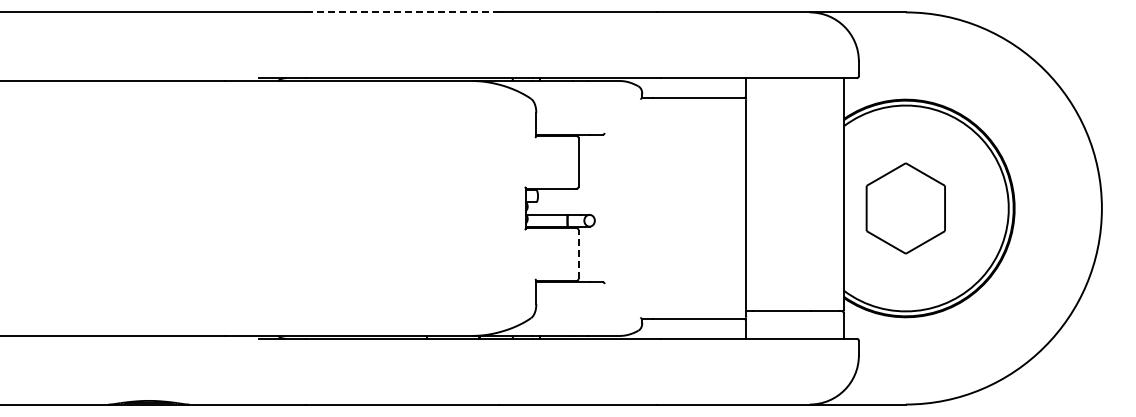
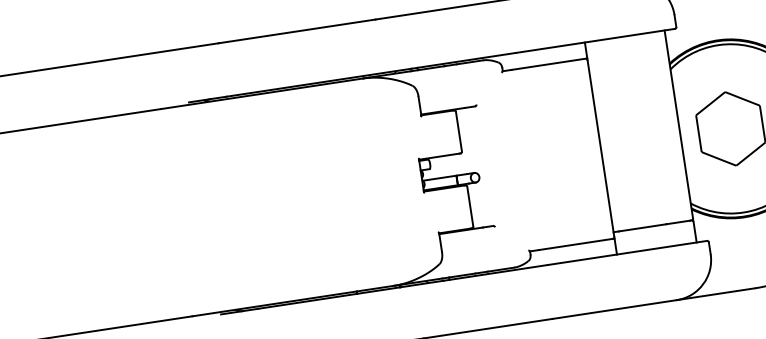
line: (402, 12) -> (297, 31), dashed -> solid
line: (578, 254) -> (470, 206), dashed -> solid

